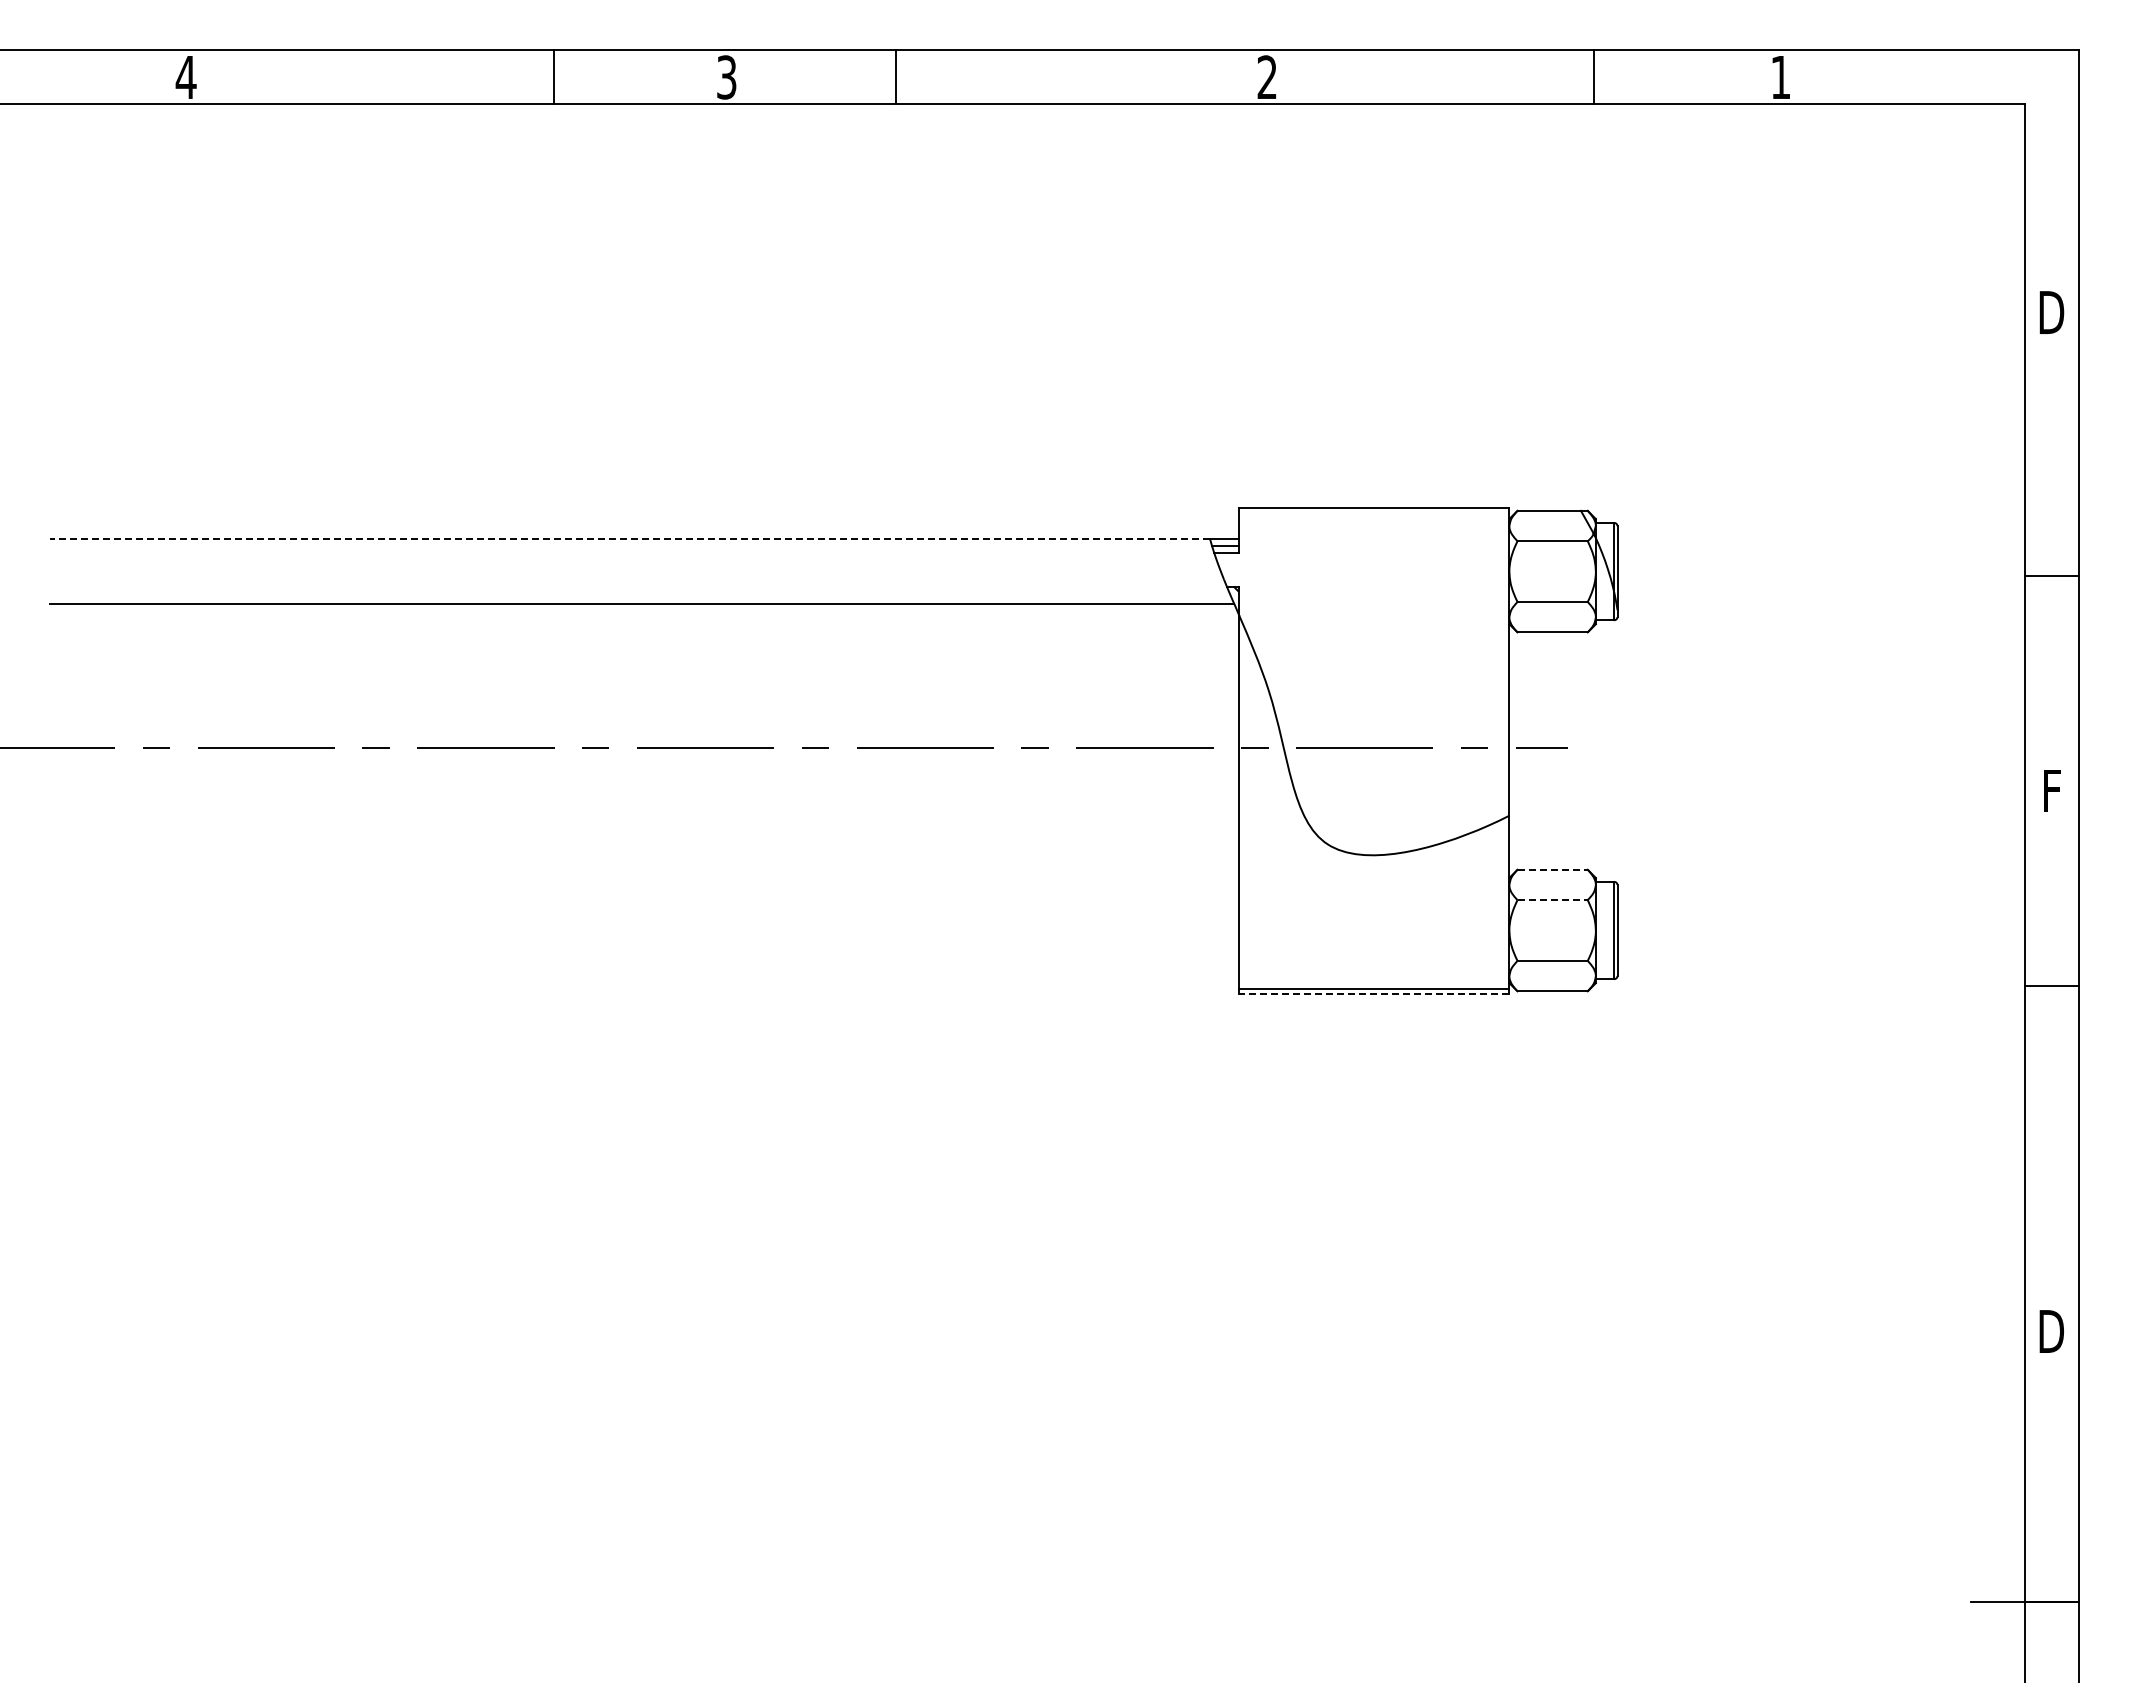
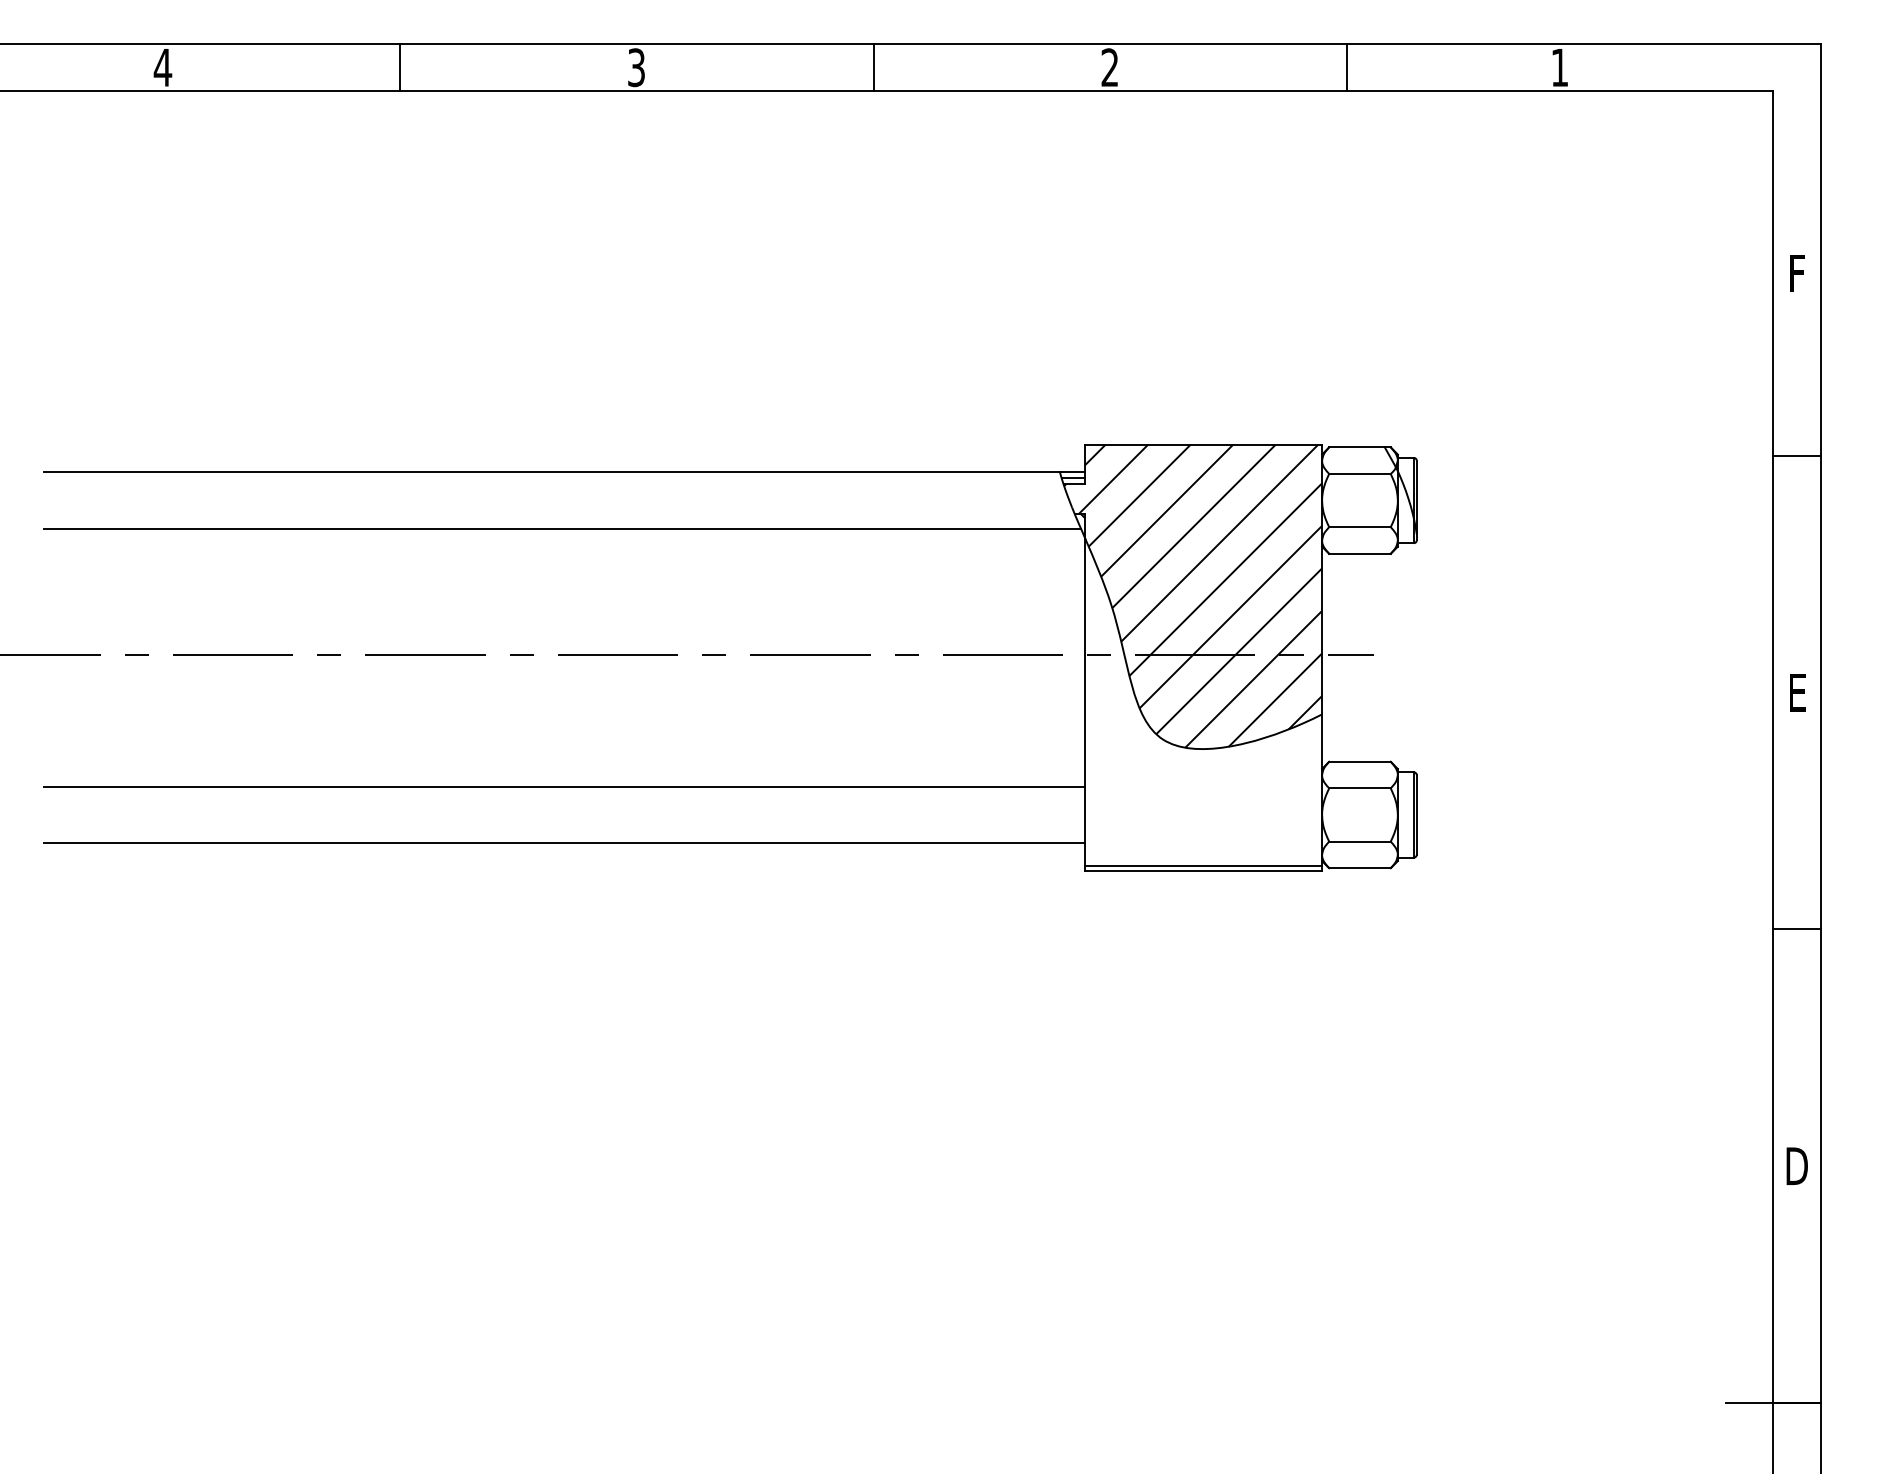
line: (554, 77) -> (400, 67), moved
line: (895, 77) -> (873, 67), moved
line: (1594, 77) -> (1347, 67), moved
text: (2051, 312) -> (1796, 273), D -> F
line: (629, 539) -> (551, 472), dashed -> solid
line: (2051, 575) -> (1796, 455), moved
hatch: (1361, 680) -> (1192, 595), added
text: (2052, 790) -> (1797, 692), F -> E
line: (1553, 869) -> (1360, 761), dashed -> solid
line: (644, 898) -> (564, 786), added
line: (1553, 900) -> (1360, 788), dashed -> solid
line: (644, 962) -> (564, 842), added
line: (2051, 986) -> (1796, 929), moved
line: (1373, 994) -> (1203, 871), dashed -> solid

